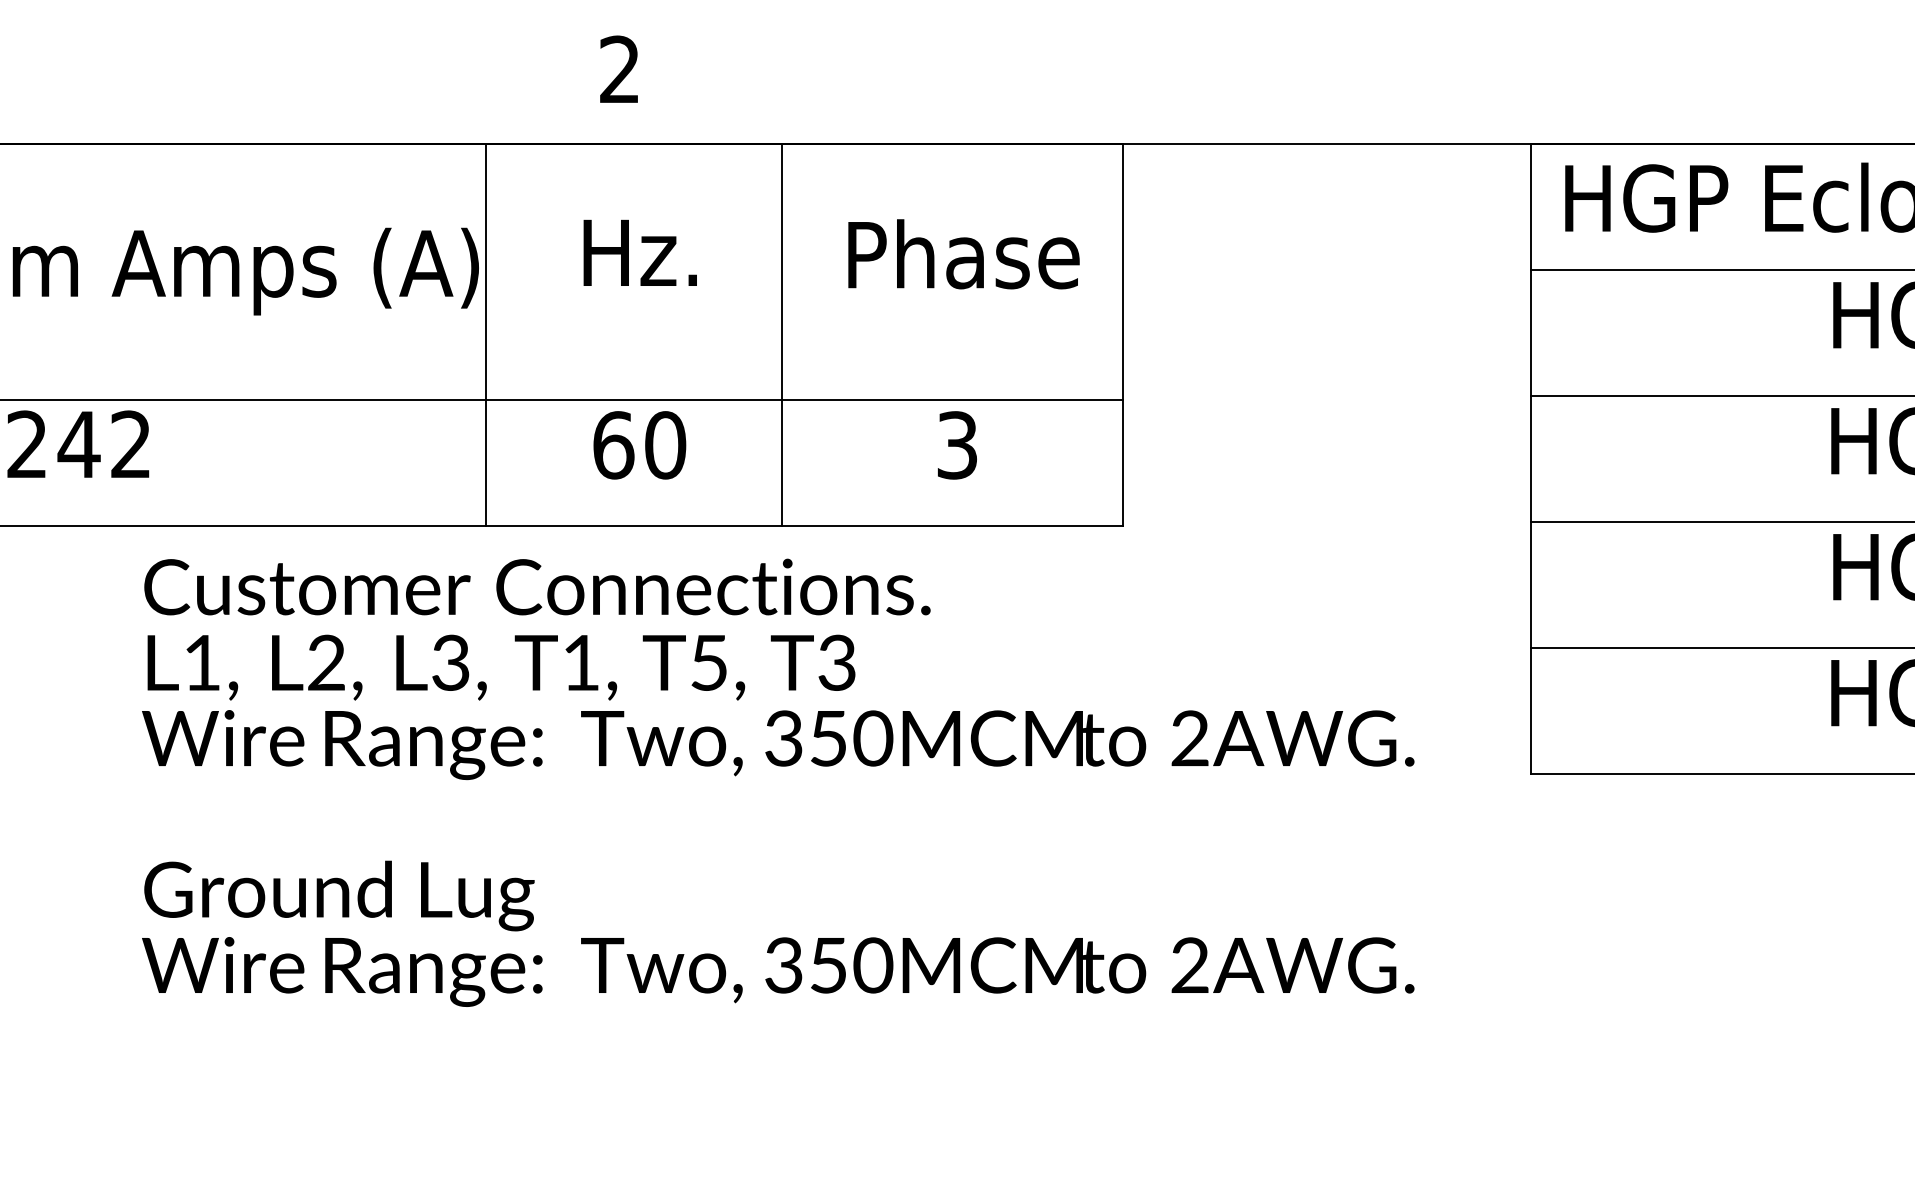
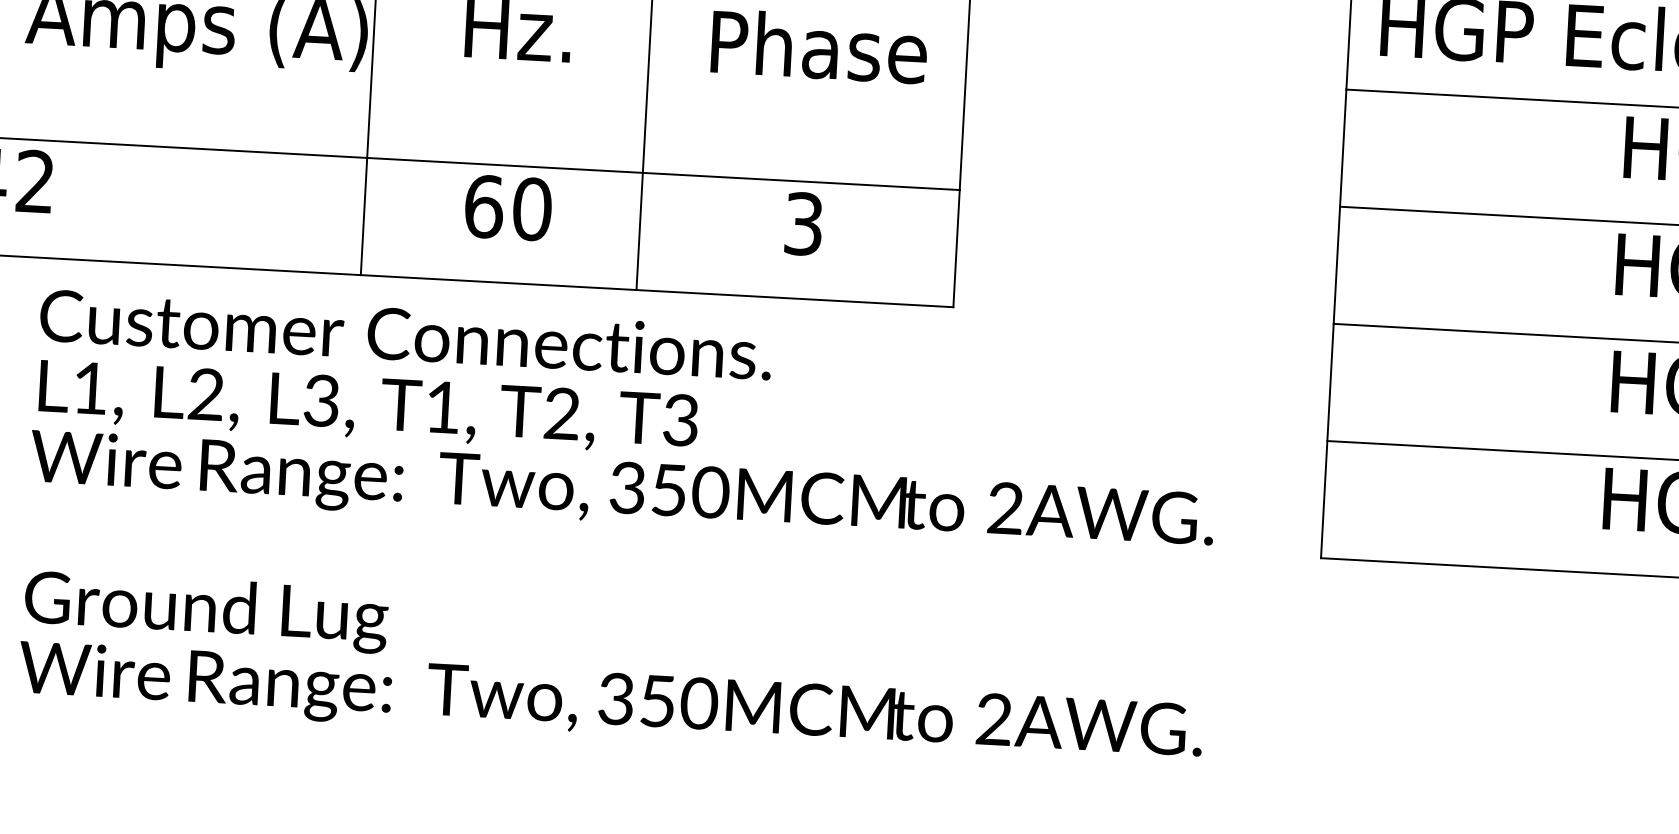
text: (708, 662) -> (561, 413), T5, -> T2,

